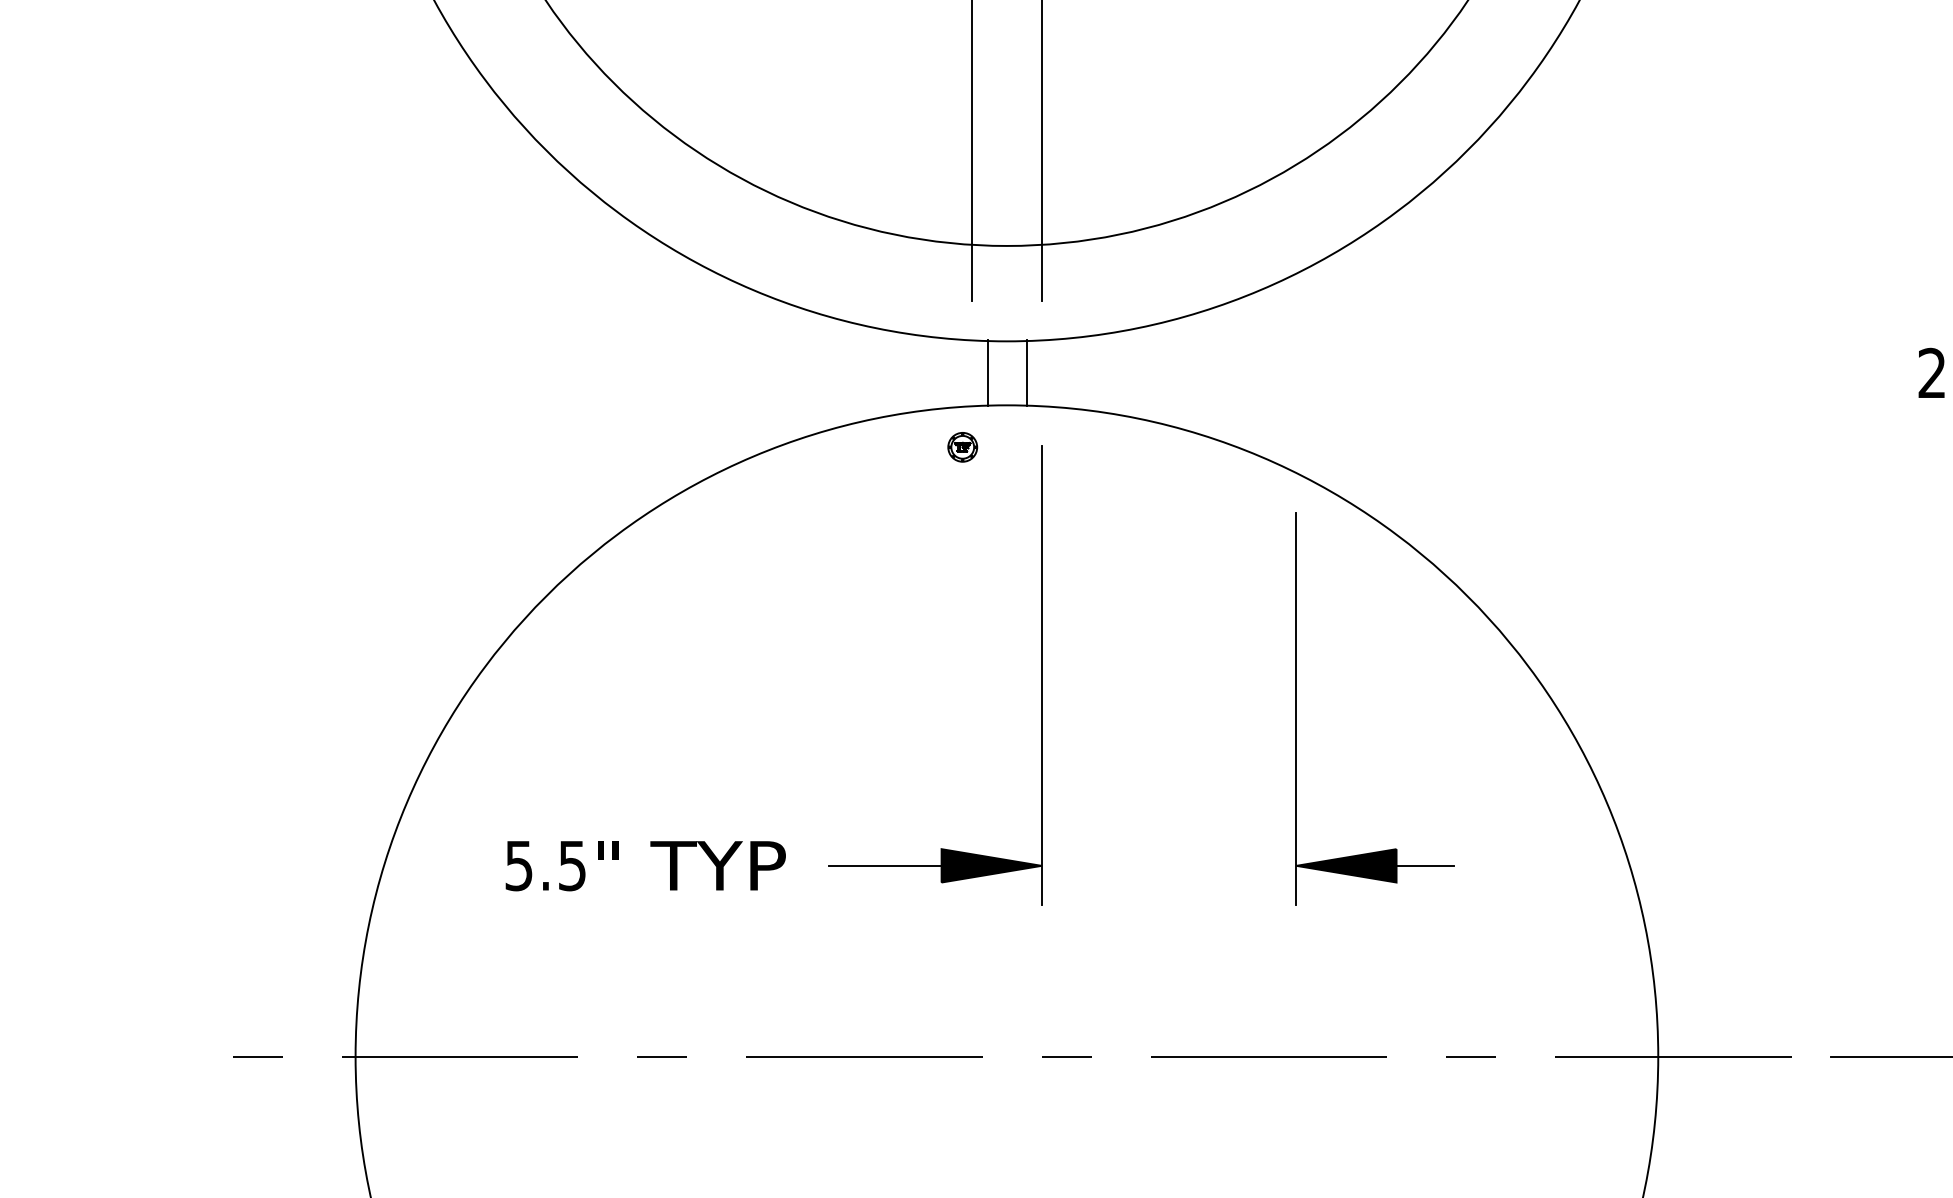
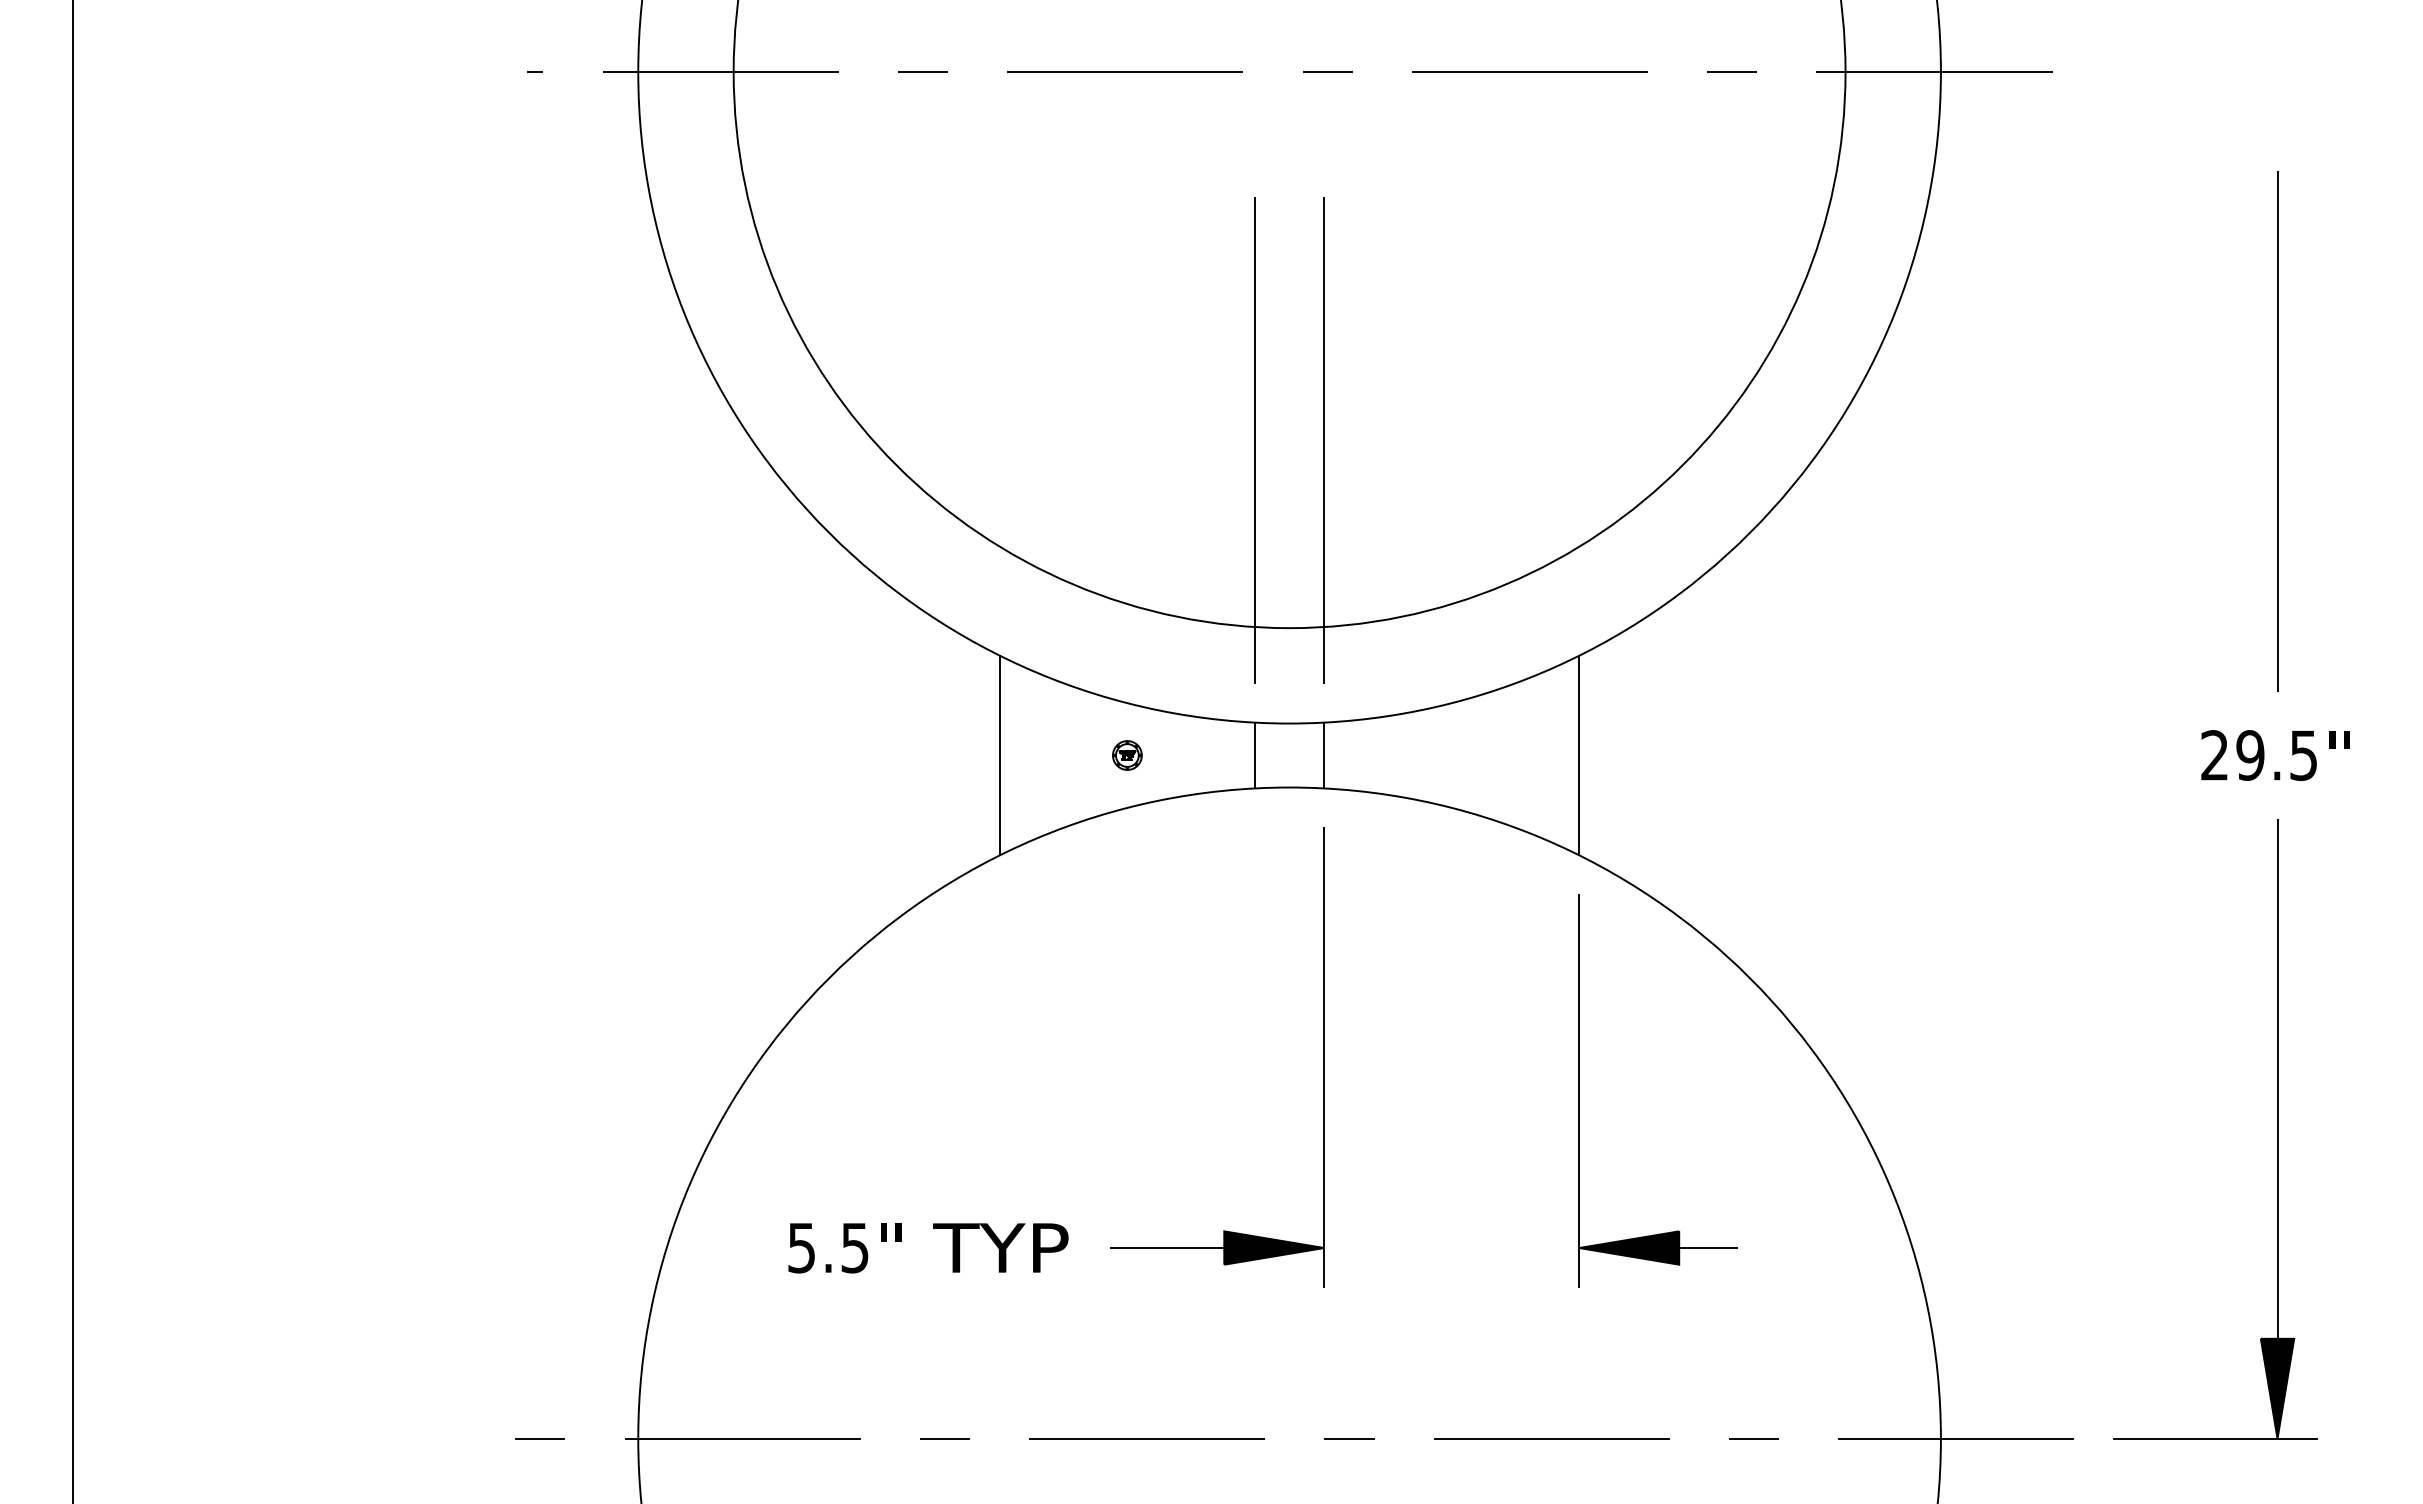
line: (717, 373) -> (1000, 755), added
line: (987, 373) -> (1324, 755), moved
line: (1026, 373) -> (1254, 755), moved
line: (1296, 373) -> (1579, 755), added
part: (962, 447) -> (1127, 755), moved

